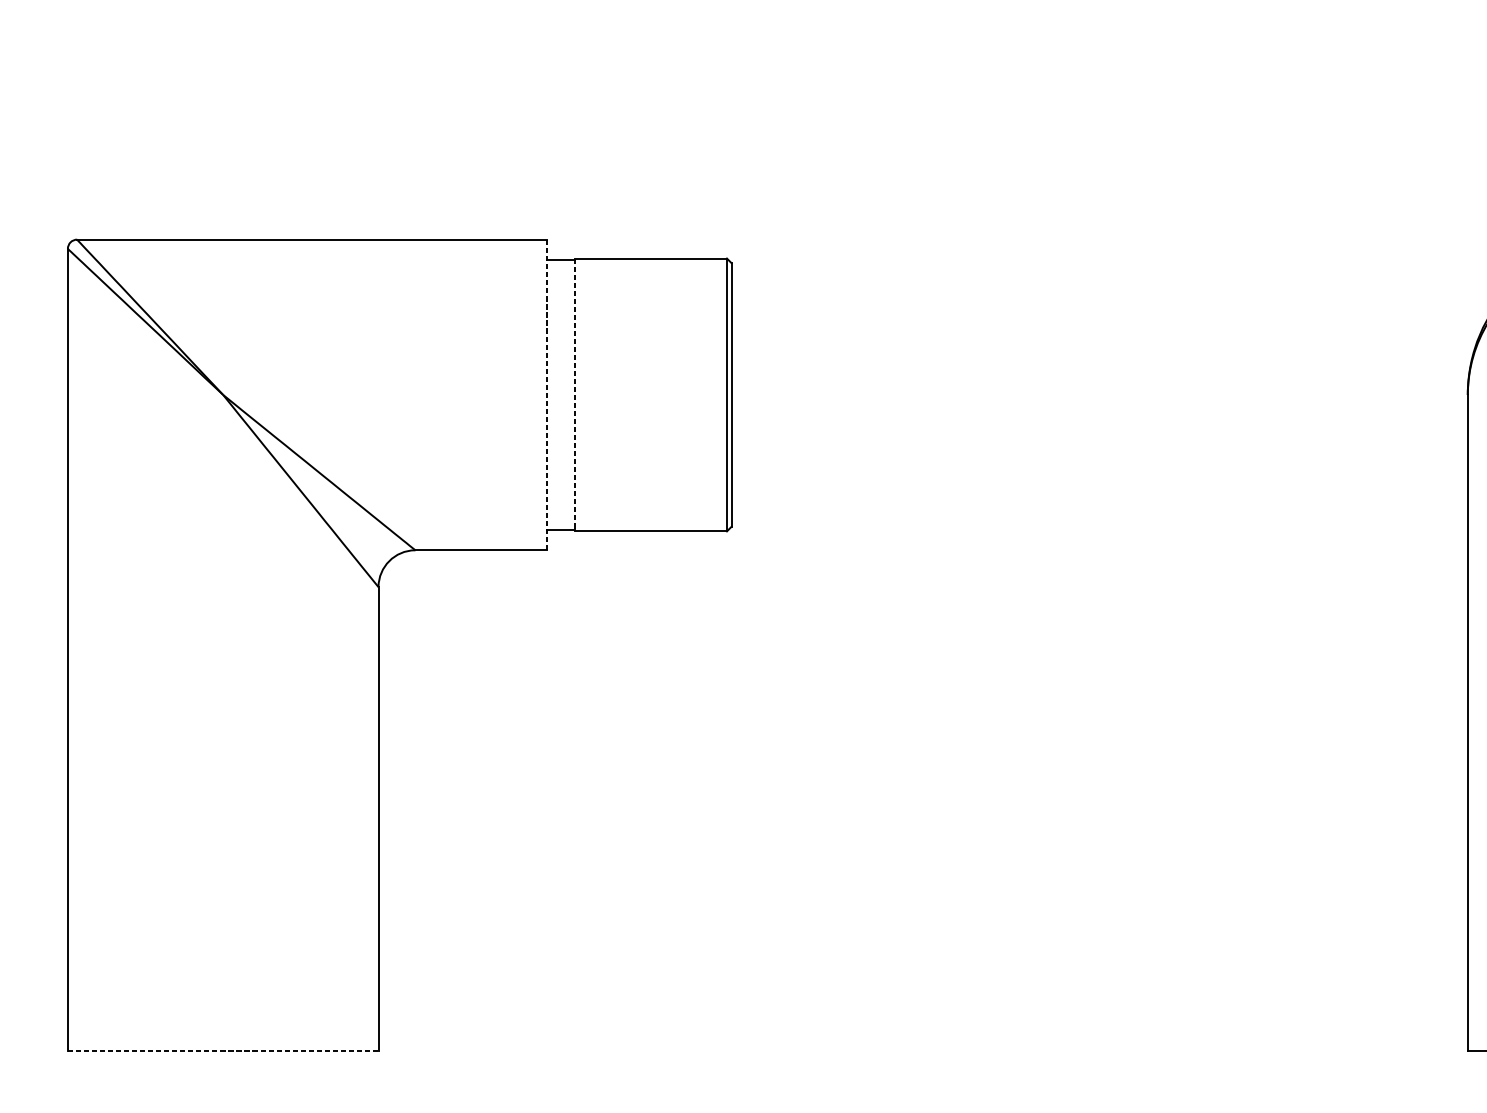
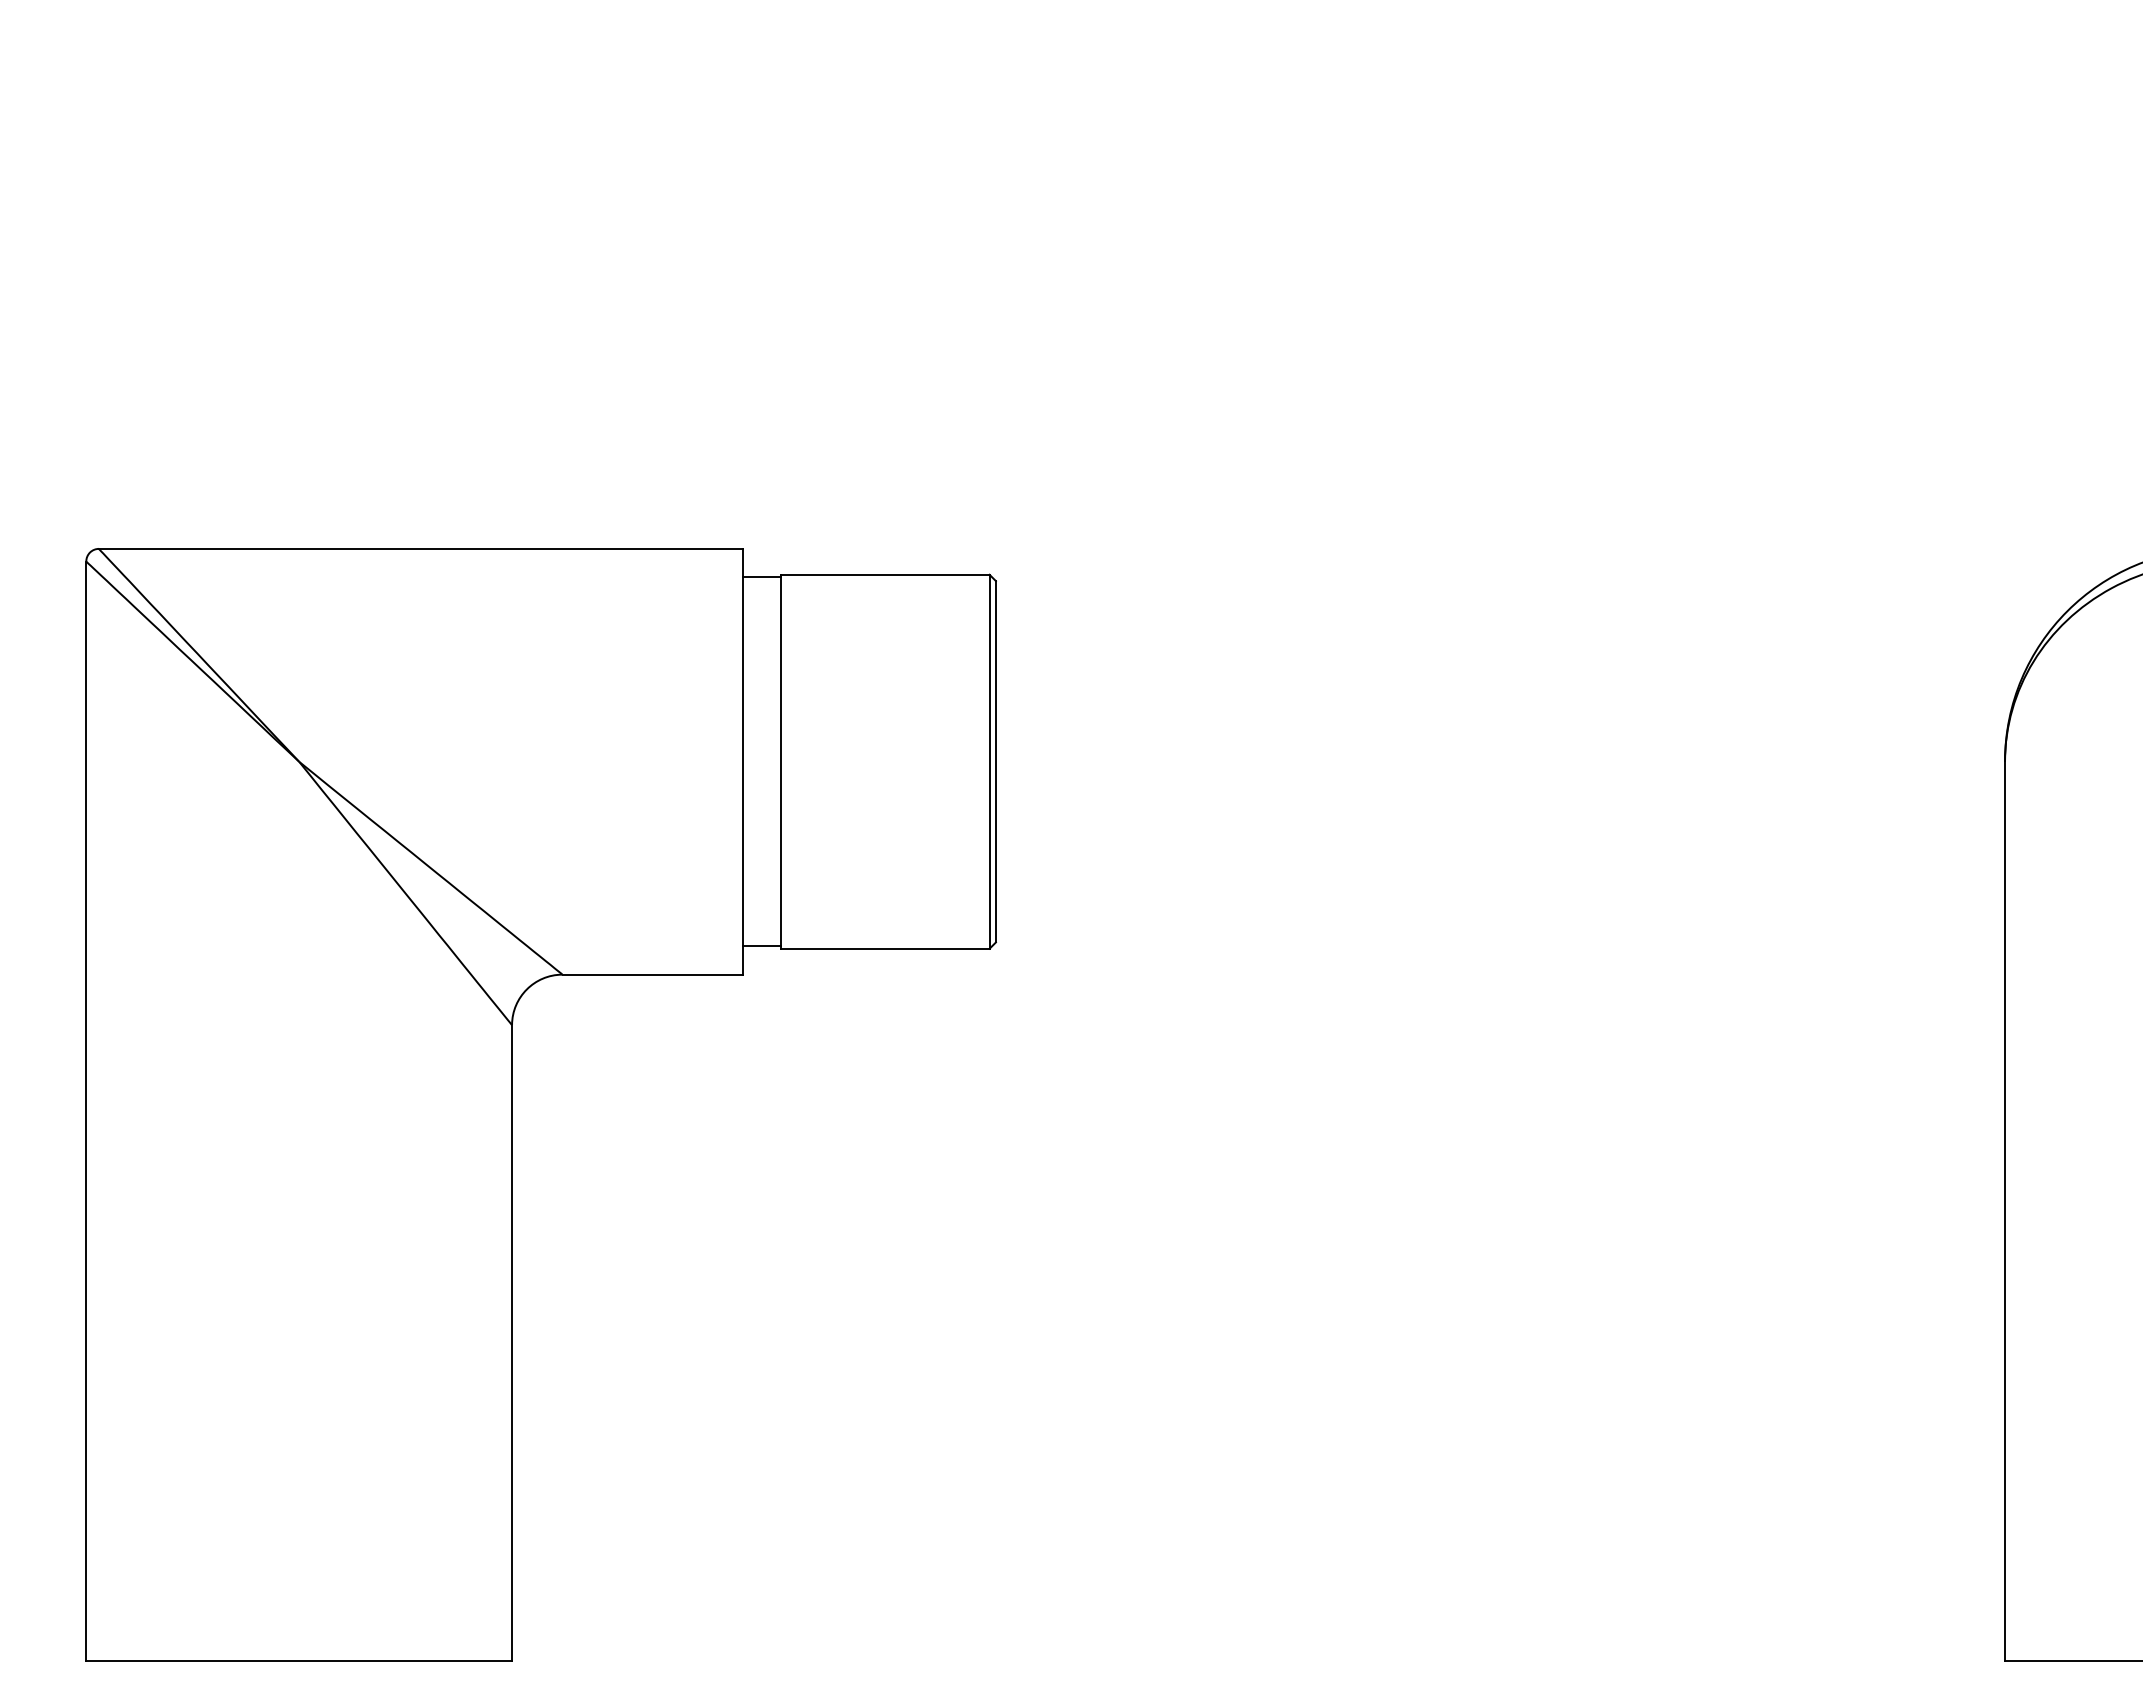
line: (547, 394) -> (743, 761), dashed -> solid
line: (575, 394) -> (781, 761), dashed -> solid
line: (223, 1050) -> (299, 1660), dashed -> solid

